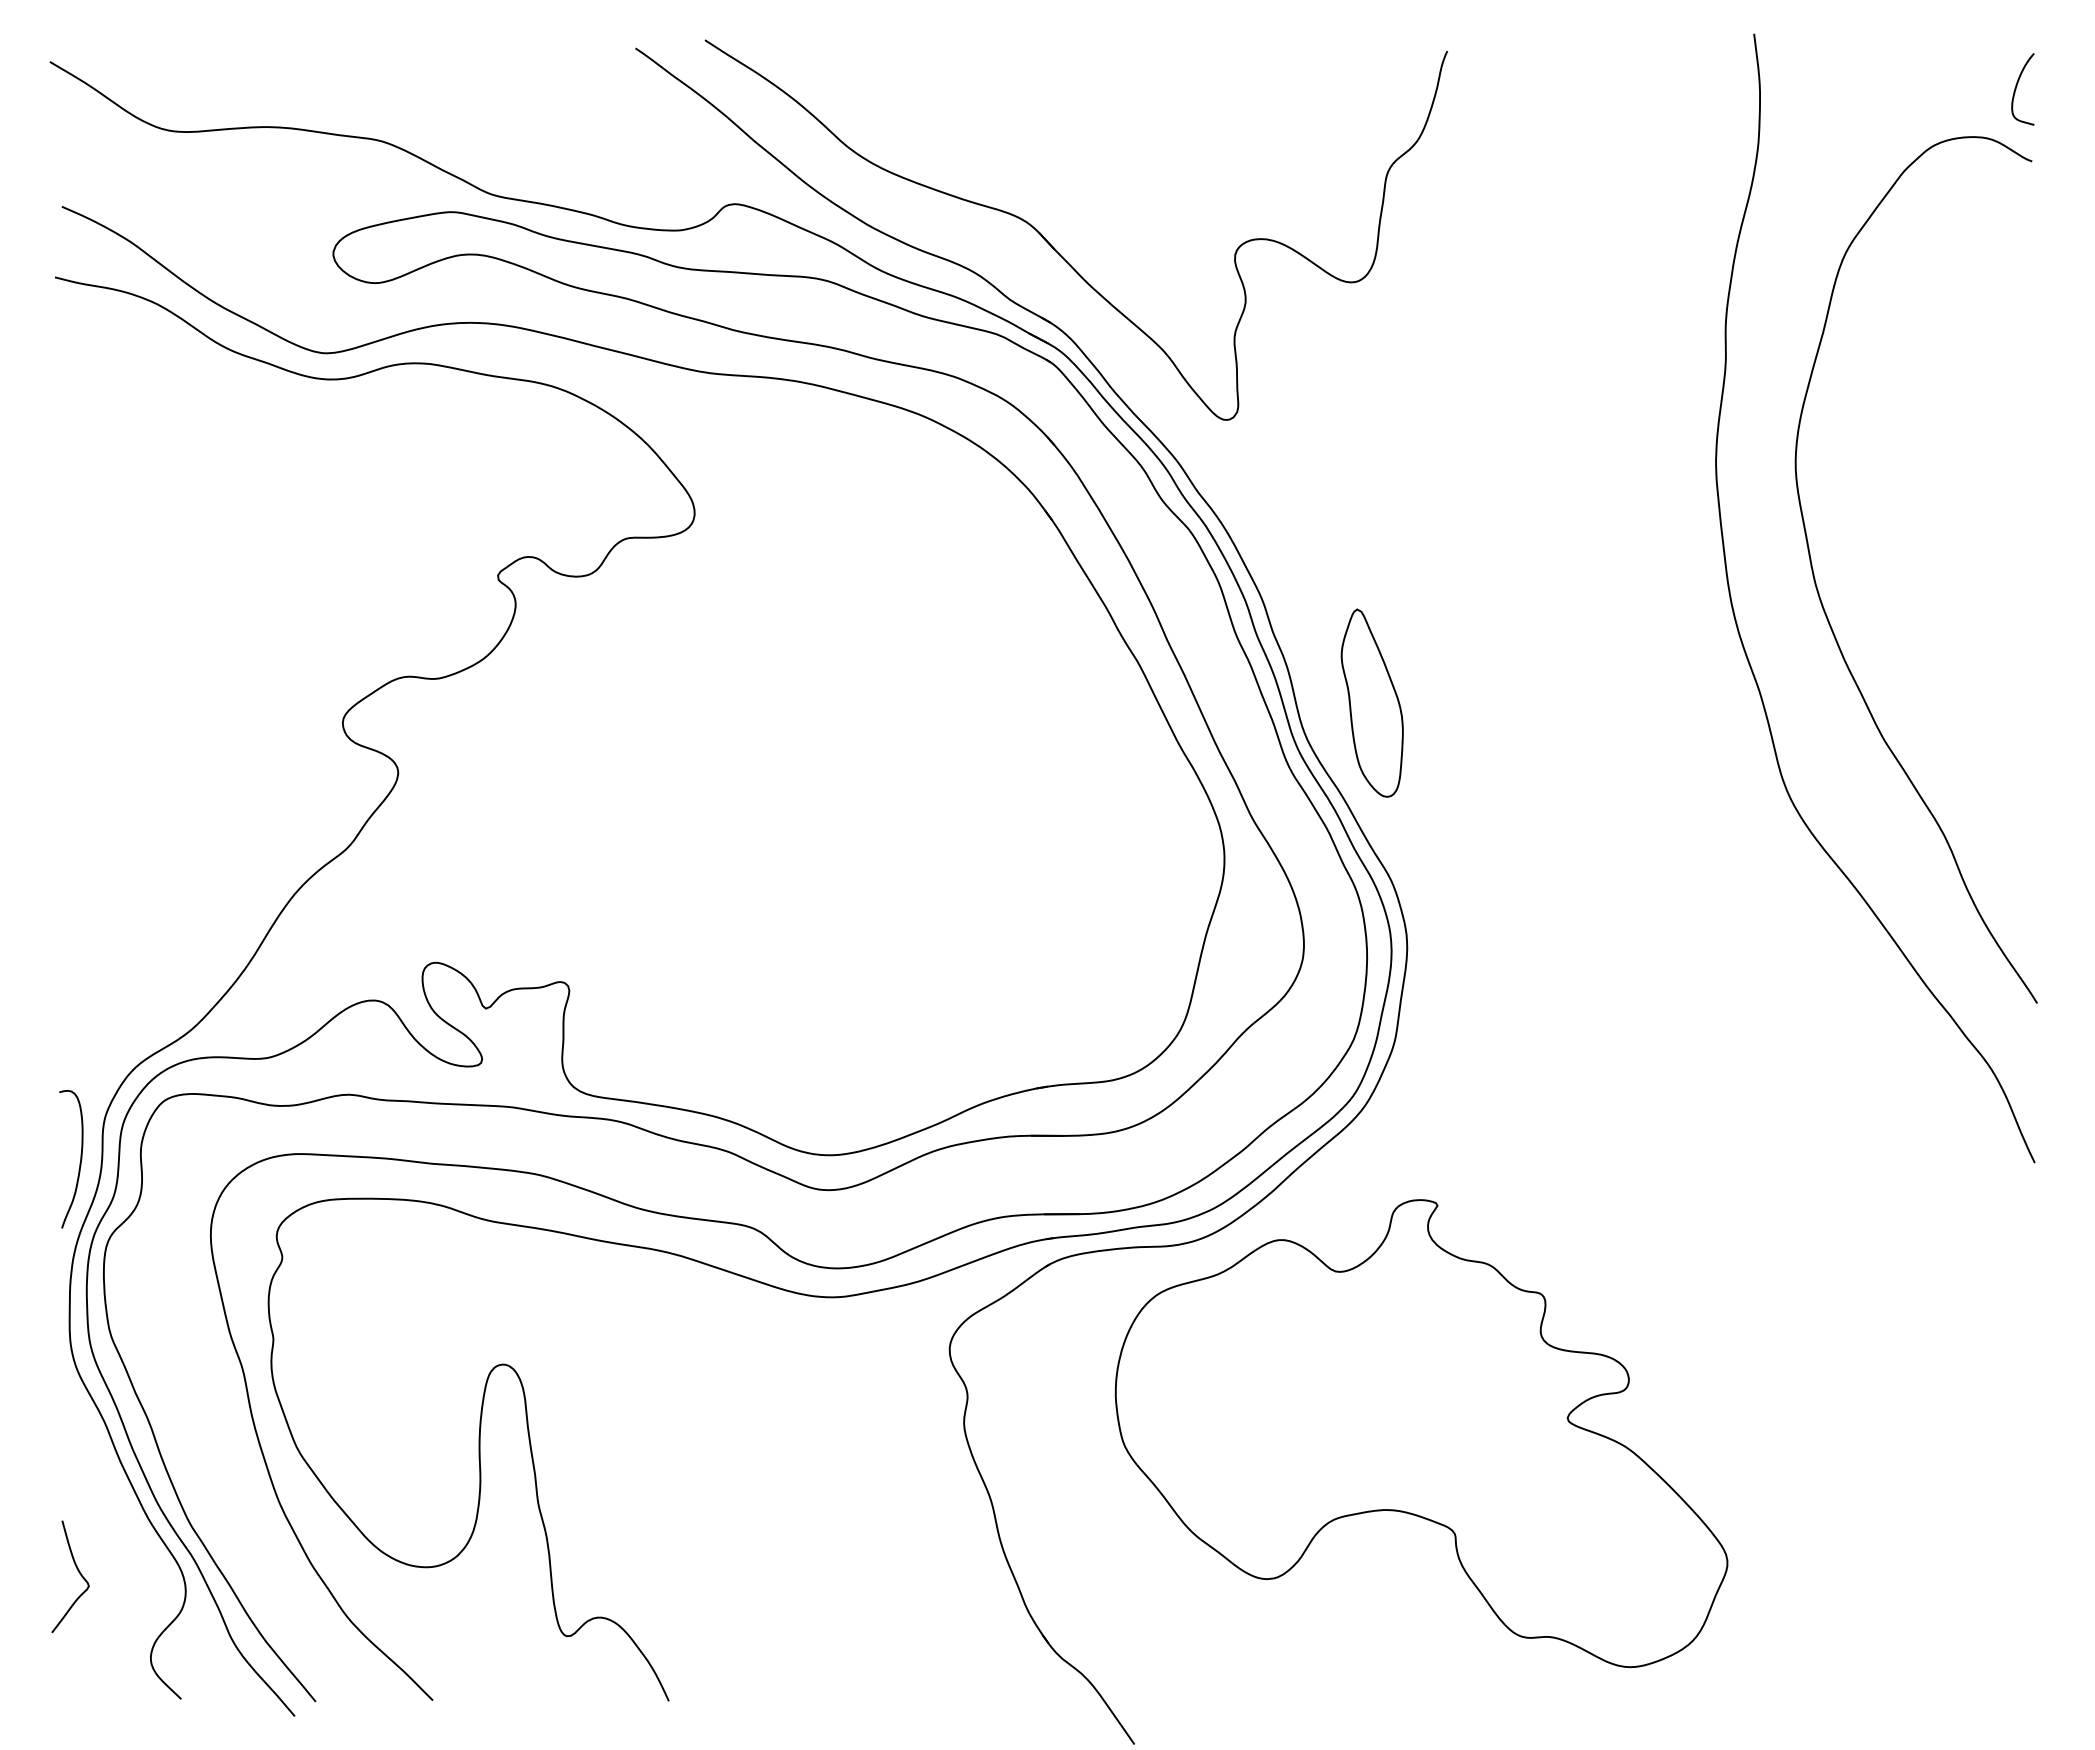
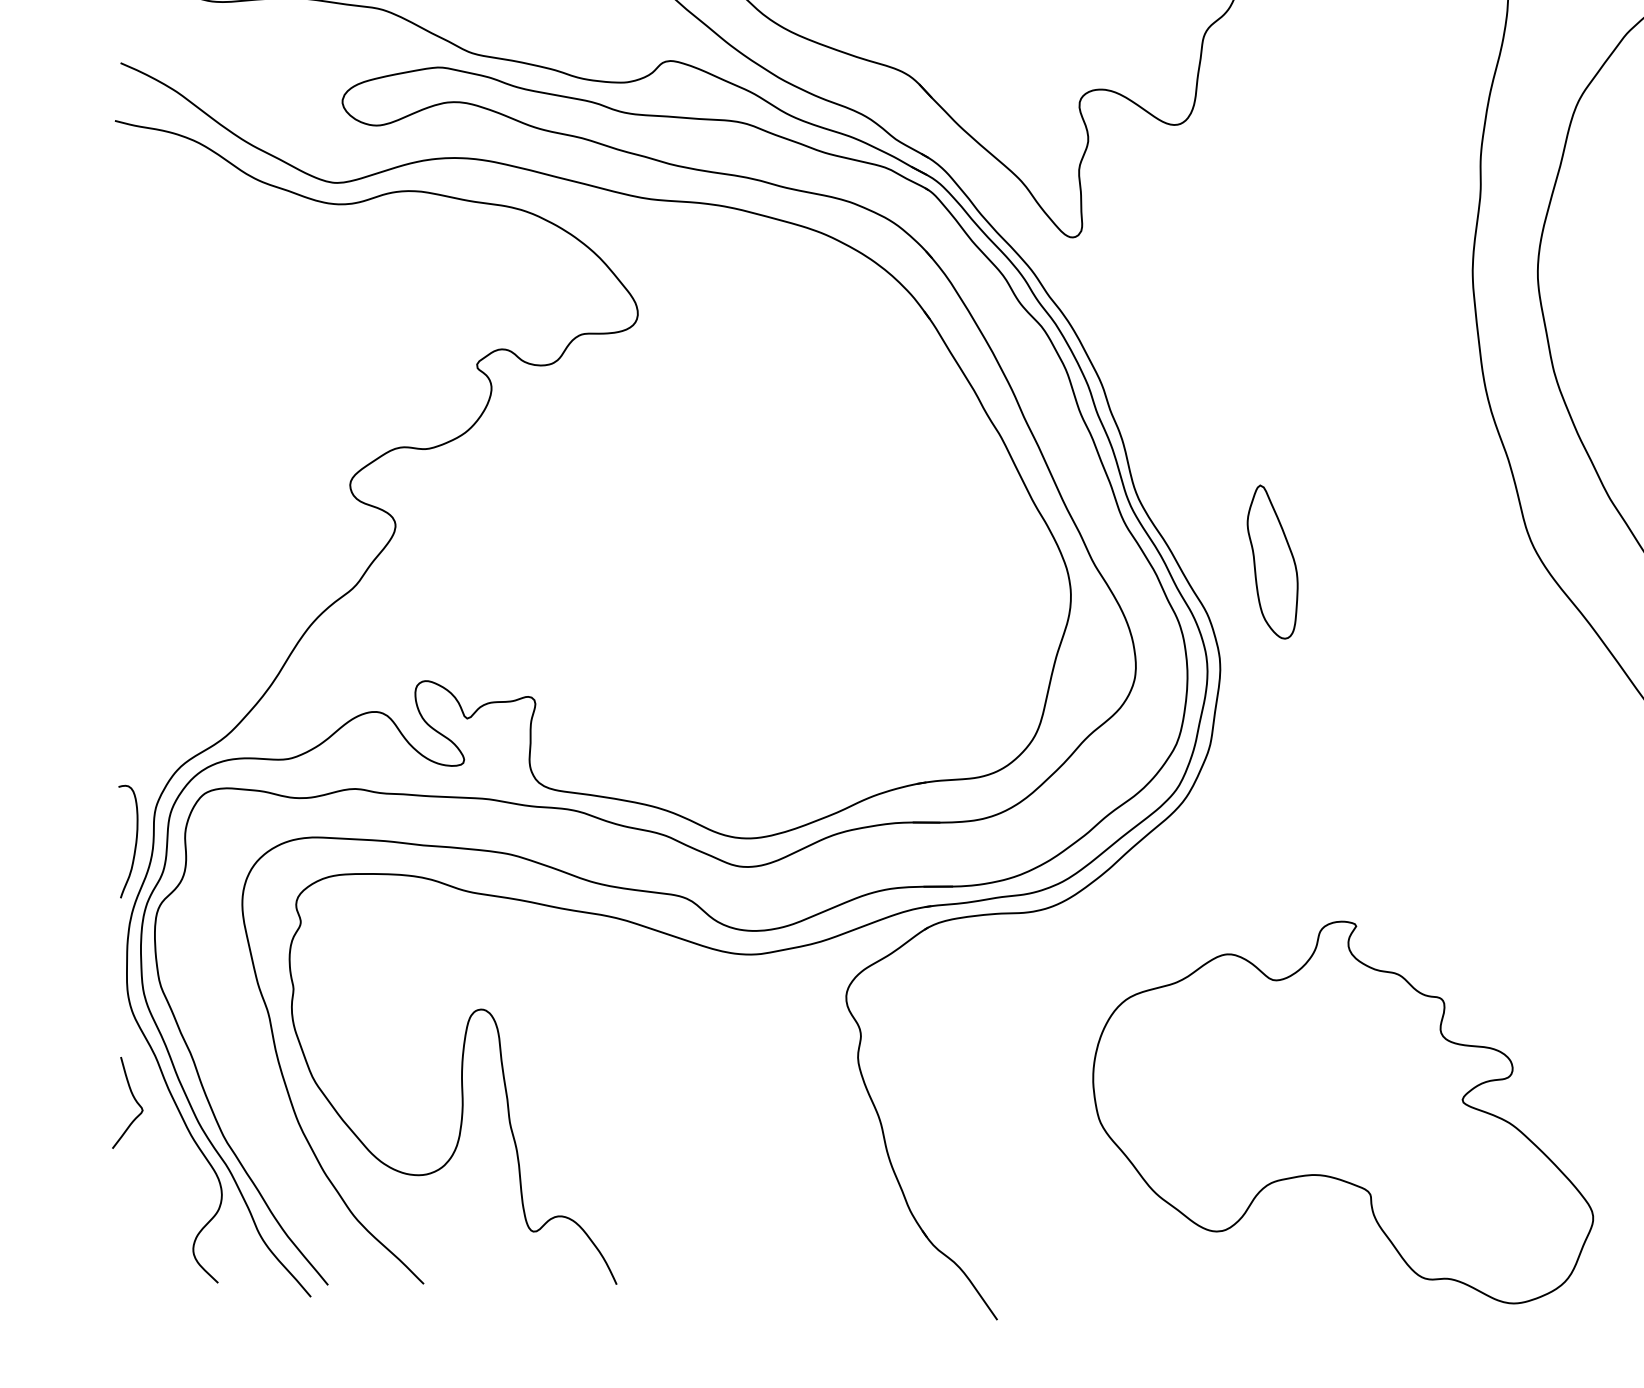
part: (1371, 702) -> (1272, 561), moved
part: (1421, 1433) -> (1343, 1112), moved
curve: (78, 1572) -> (134, 1099), moved

